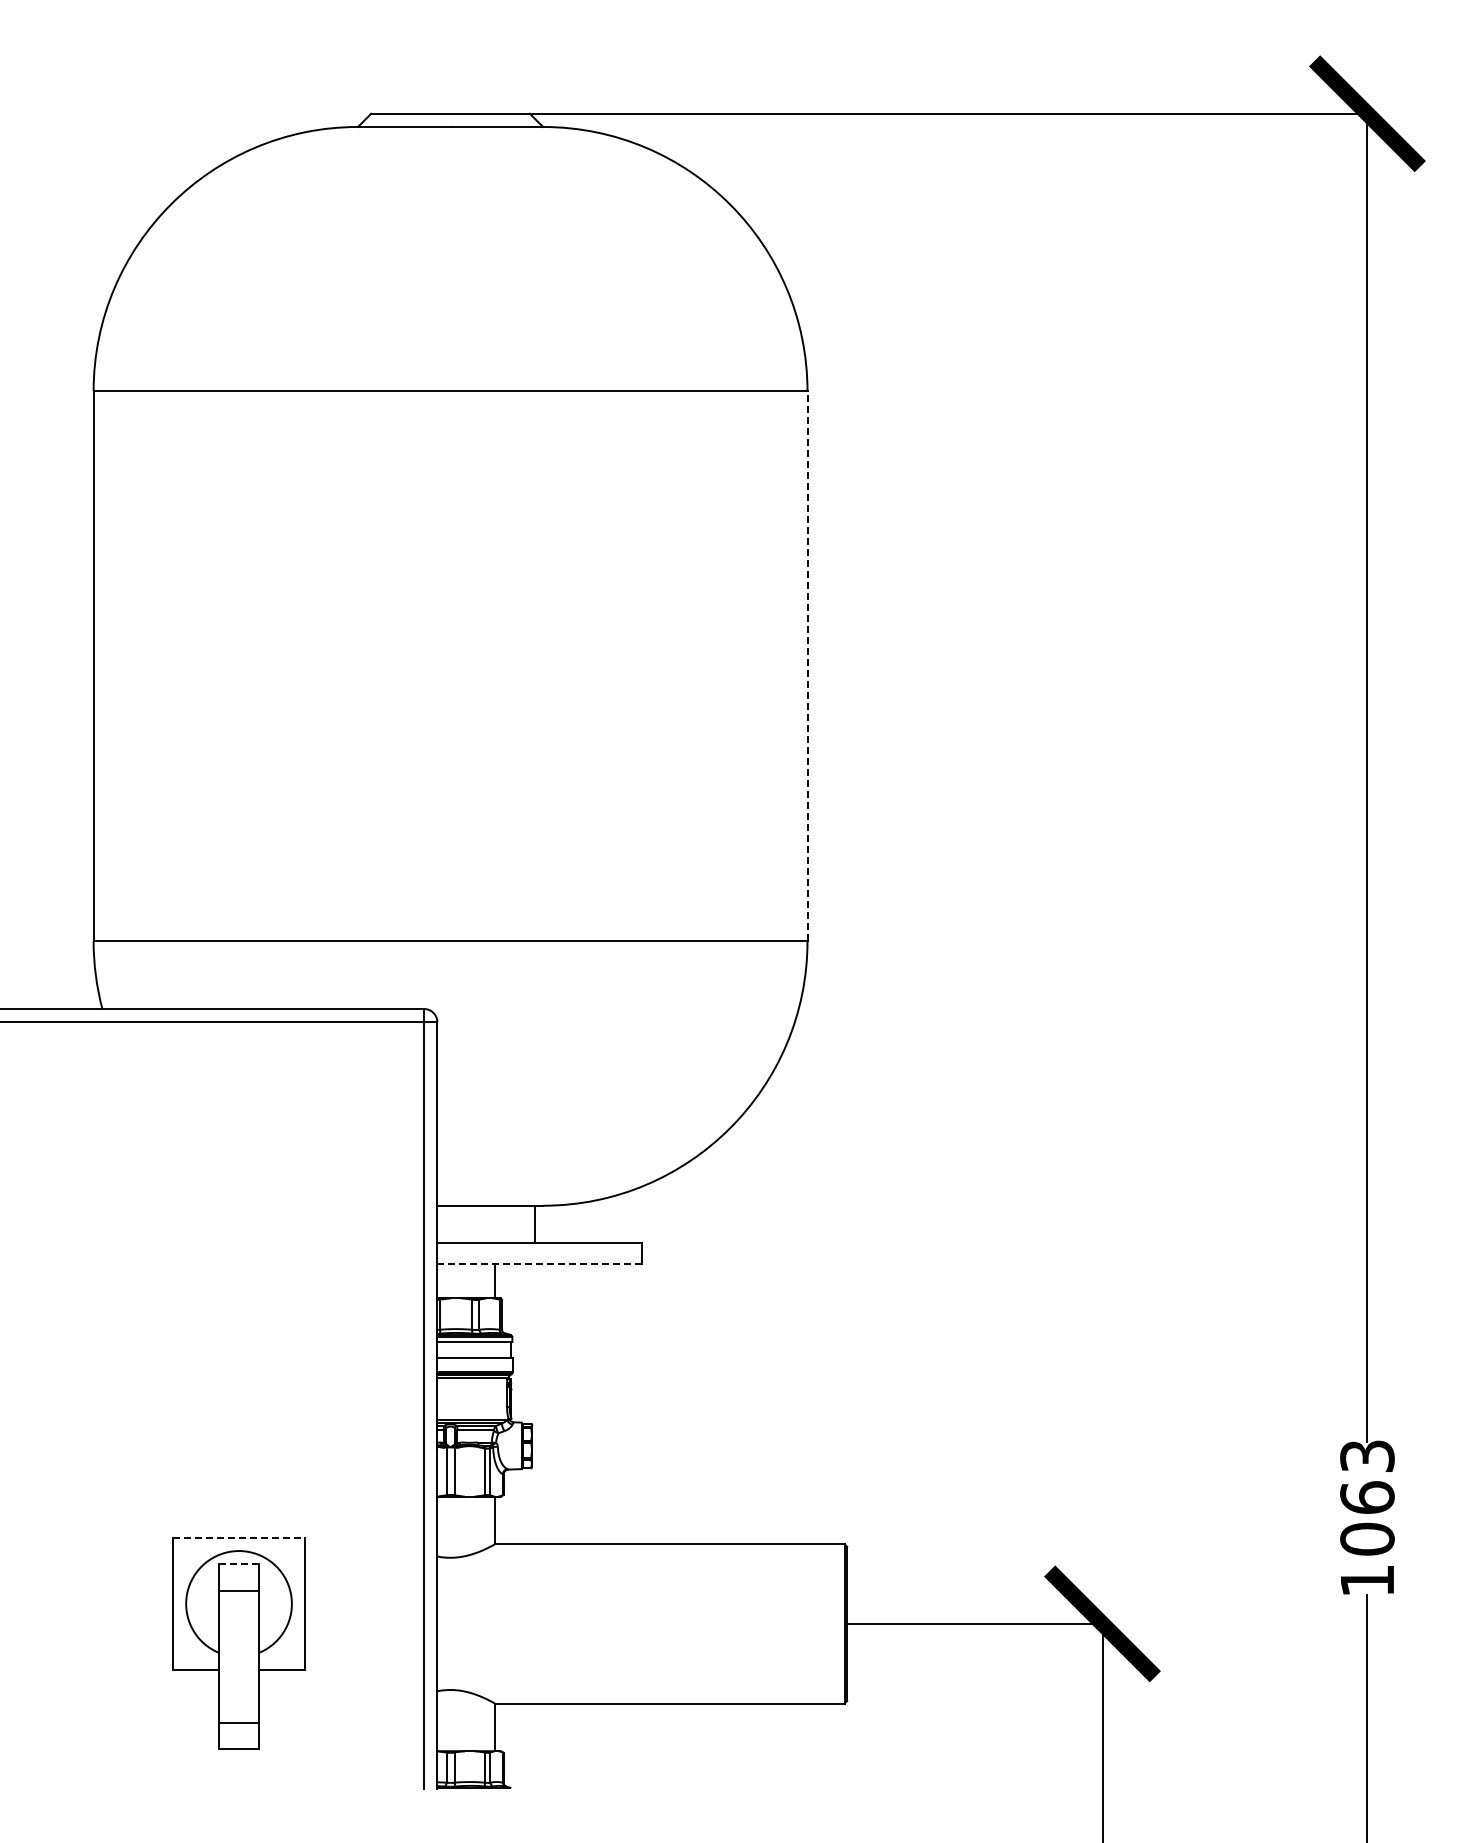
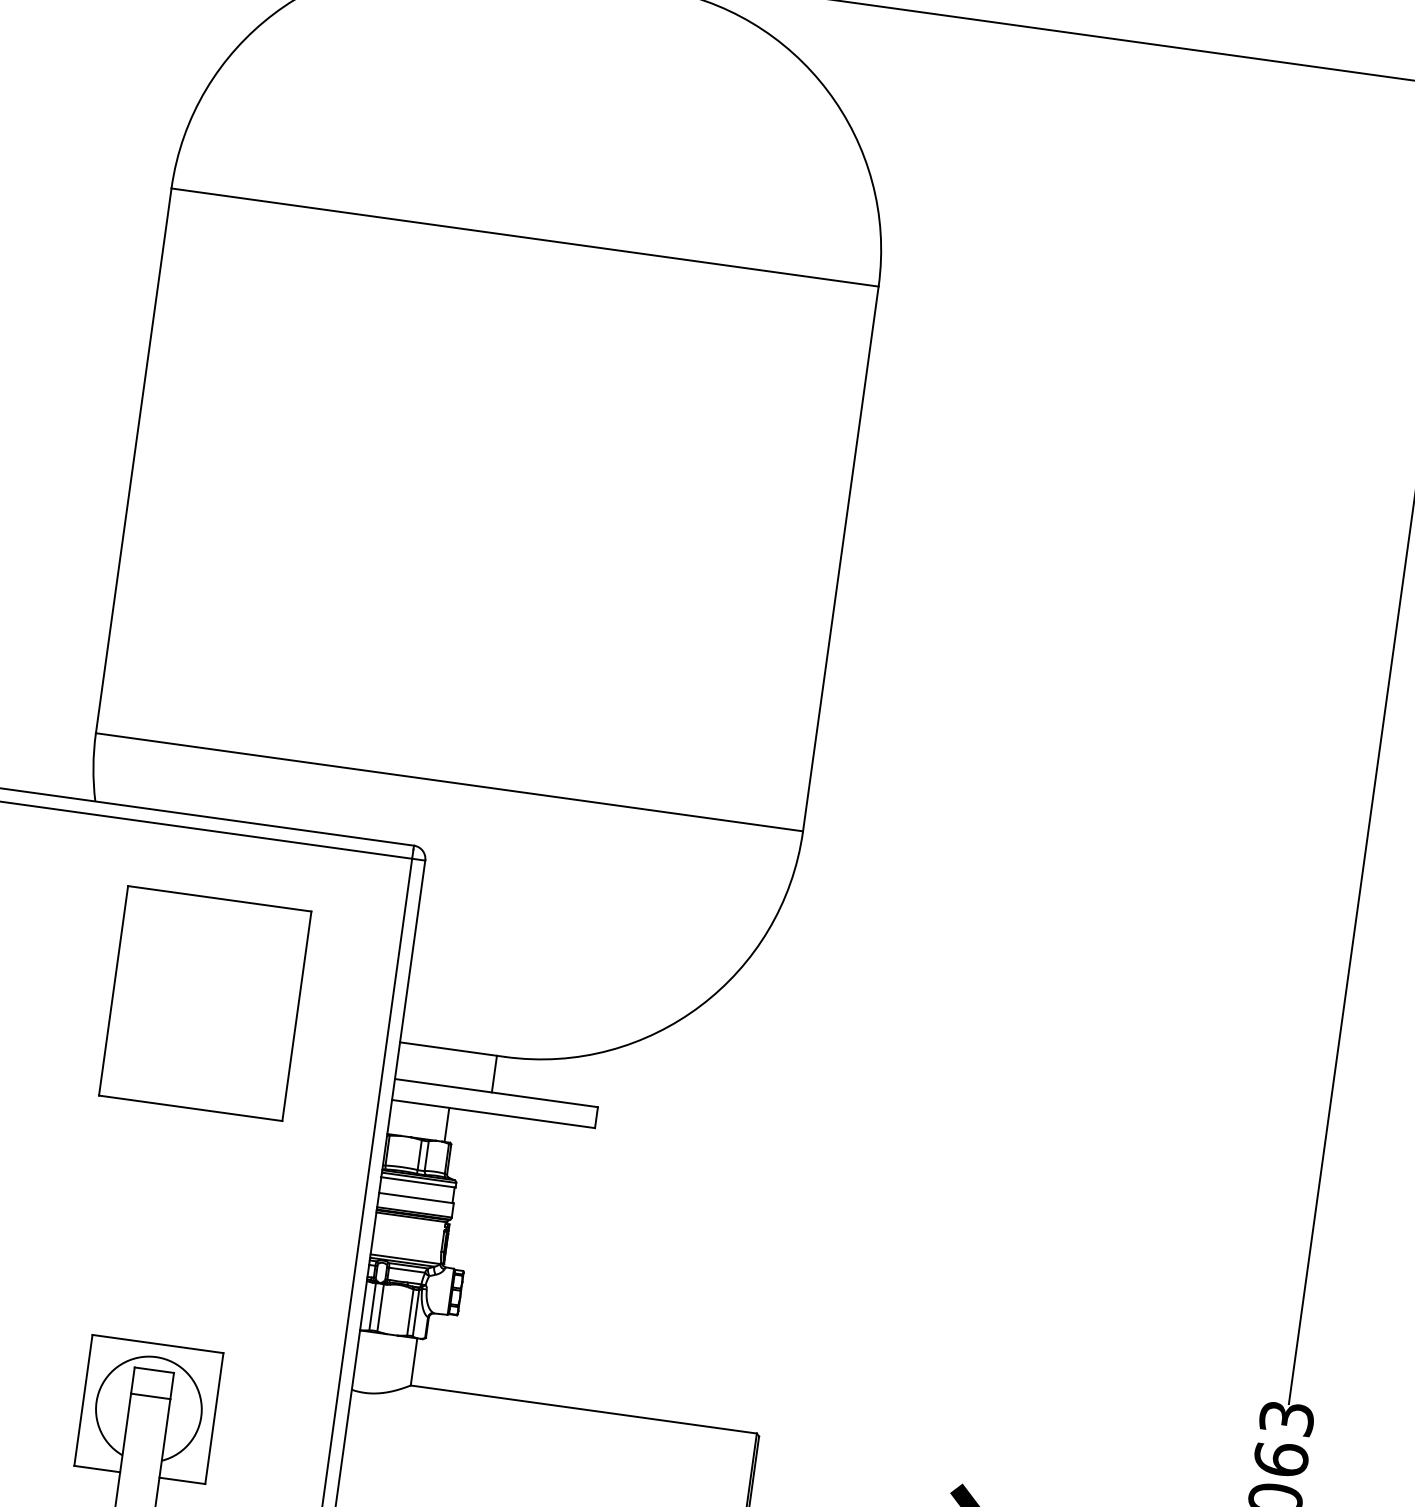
line: (807, 666) -> (840, 559), dashed -> solid
part: (239, 1193) -> (205, 1003), added
line: (540, 1263) -> (494, 1113), dashed -> solid
line: (239, 1537) -> (158, 1343), dashed -> solid
line: (239, 1564) -> (154, 1370), dashed -> solid

